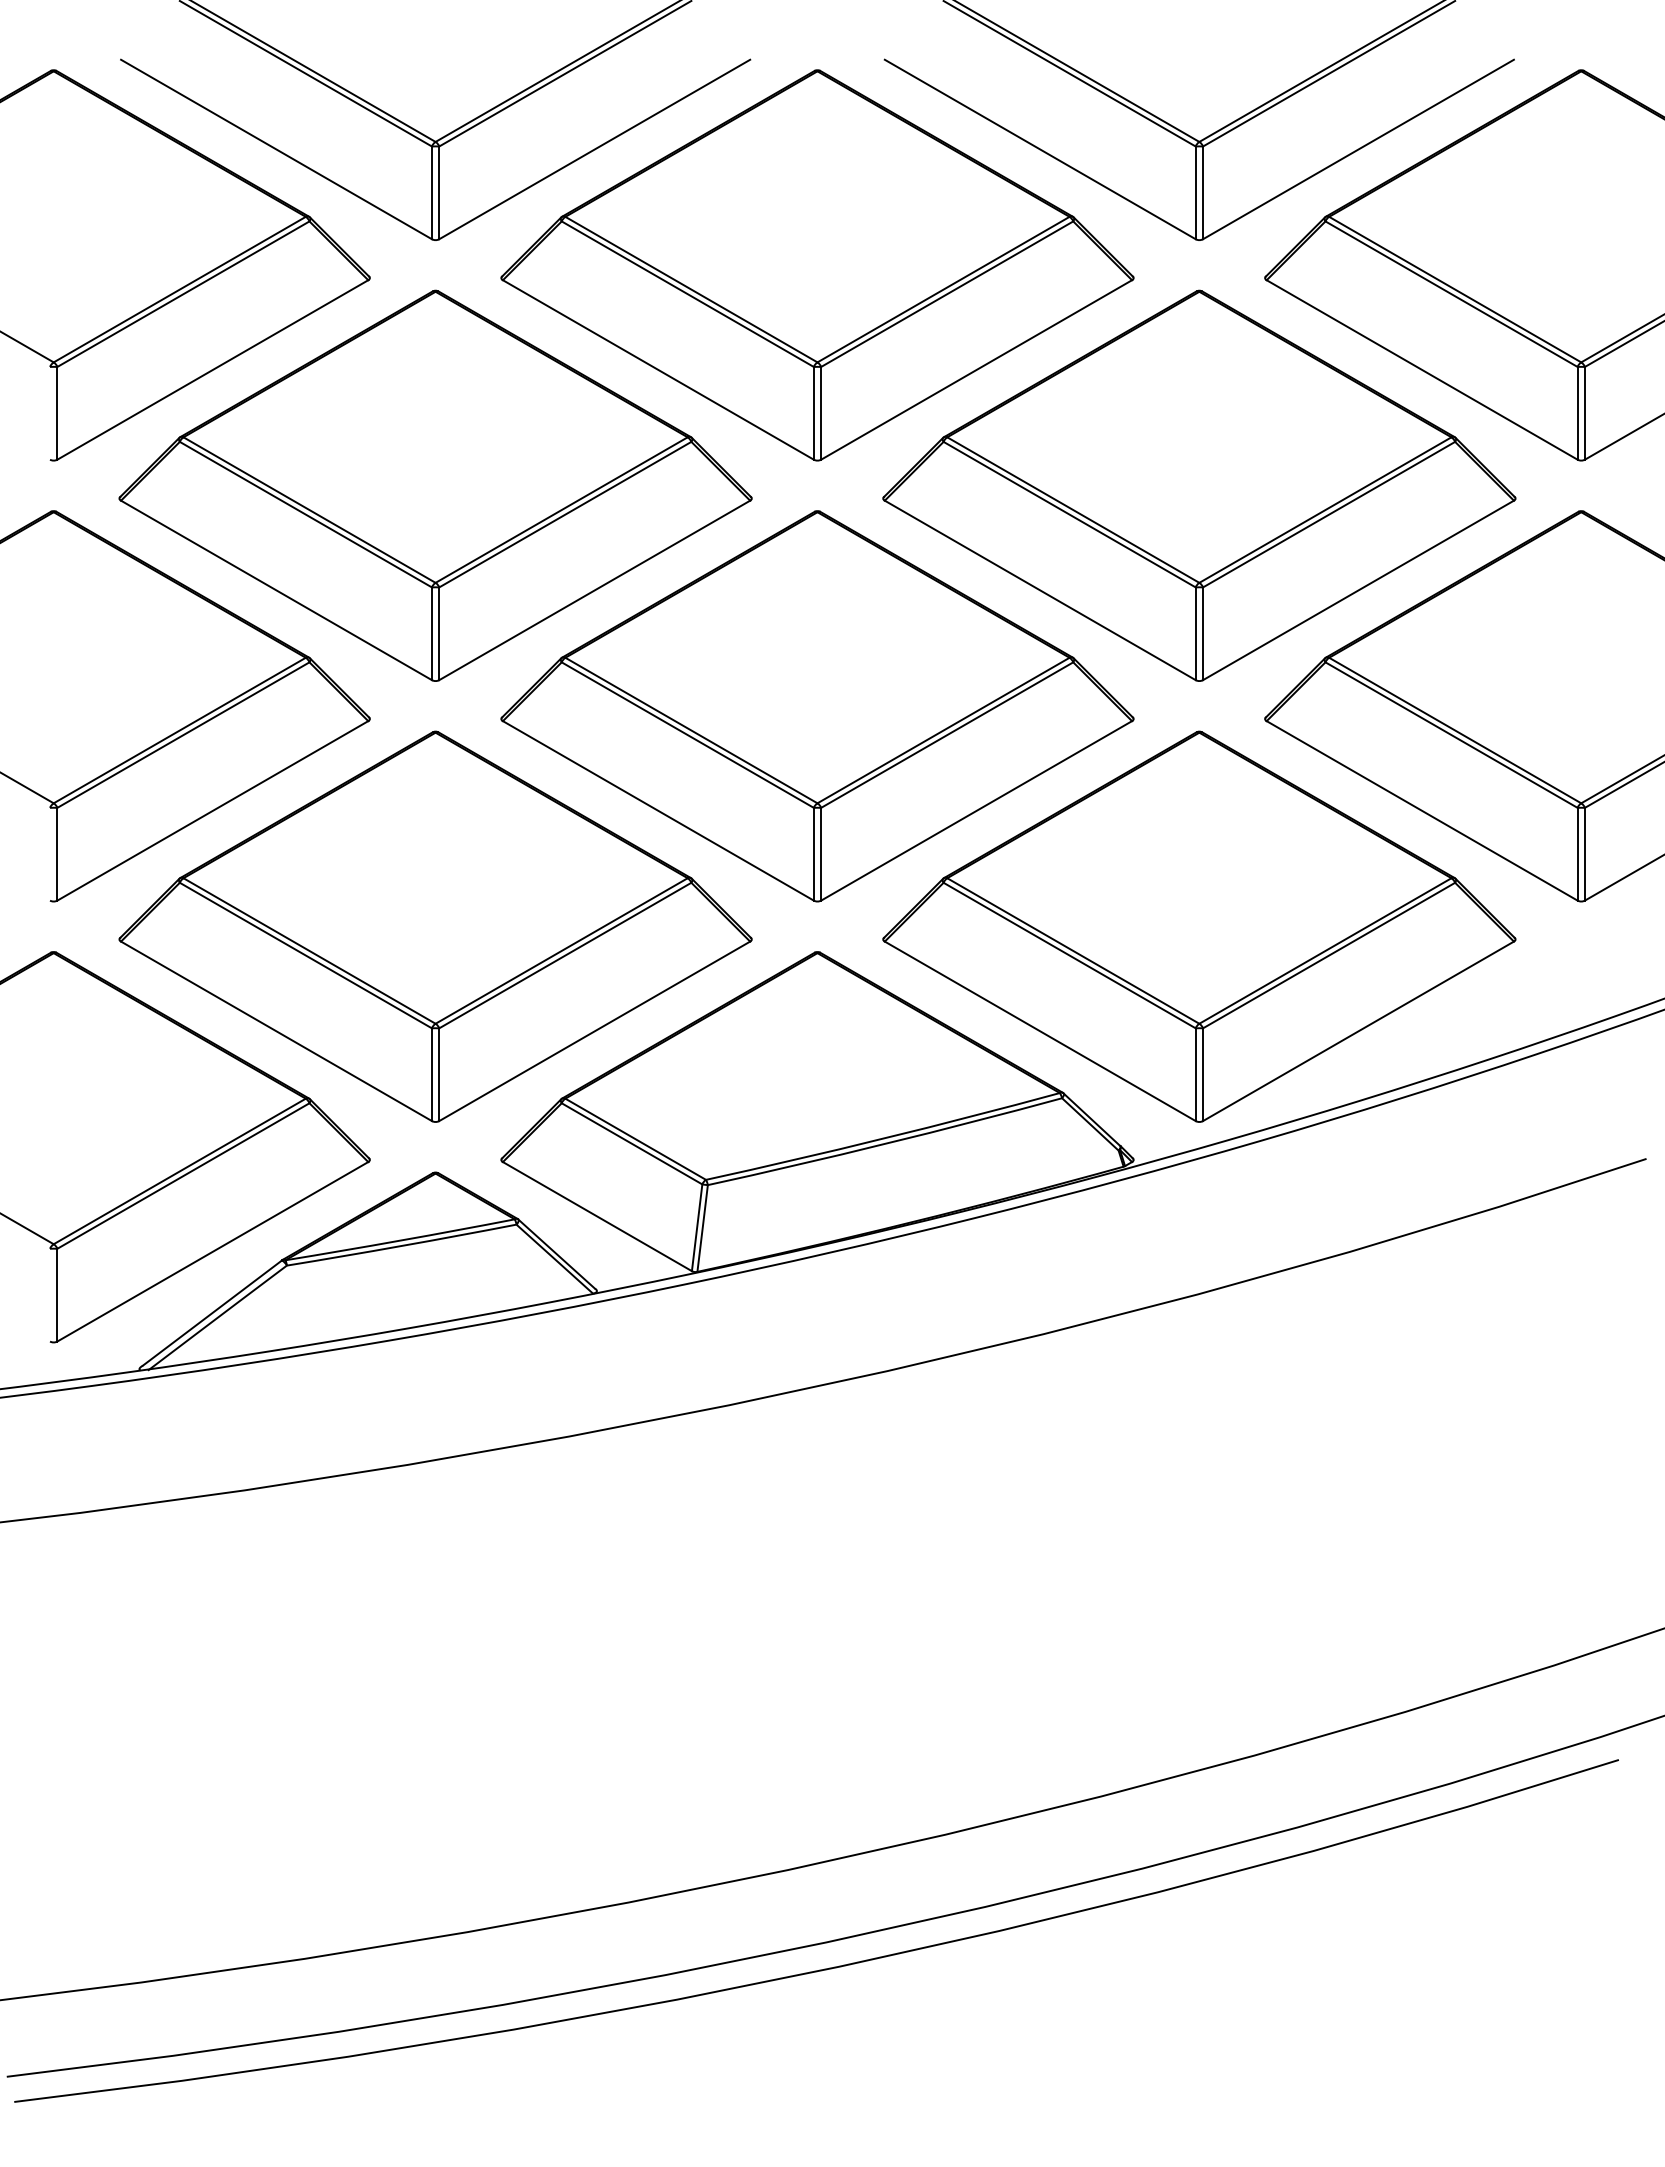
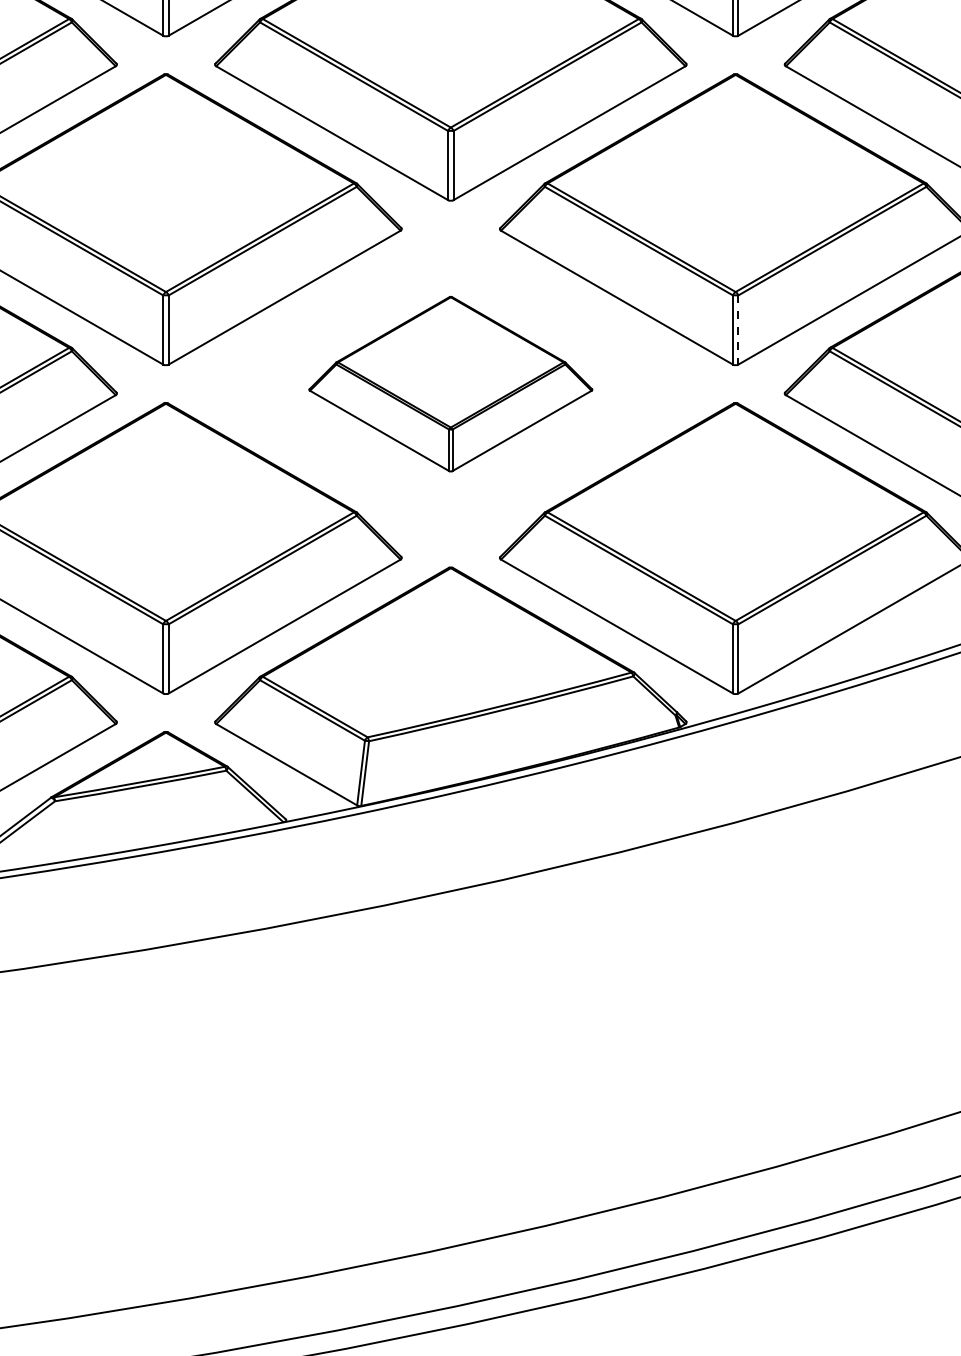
line: (1203, 634) -> (738, 330), solid -> dashed
part: (817, 706) -> (450, 384), size x0.6

